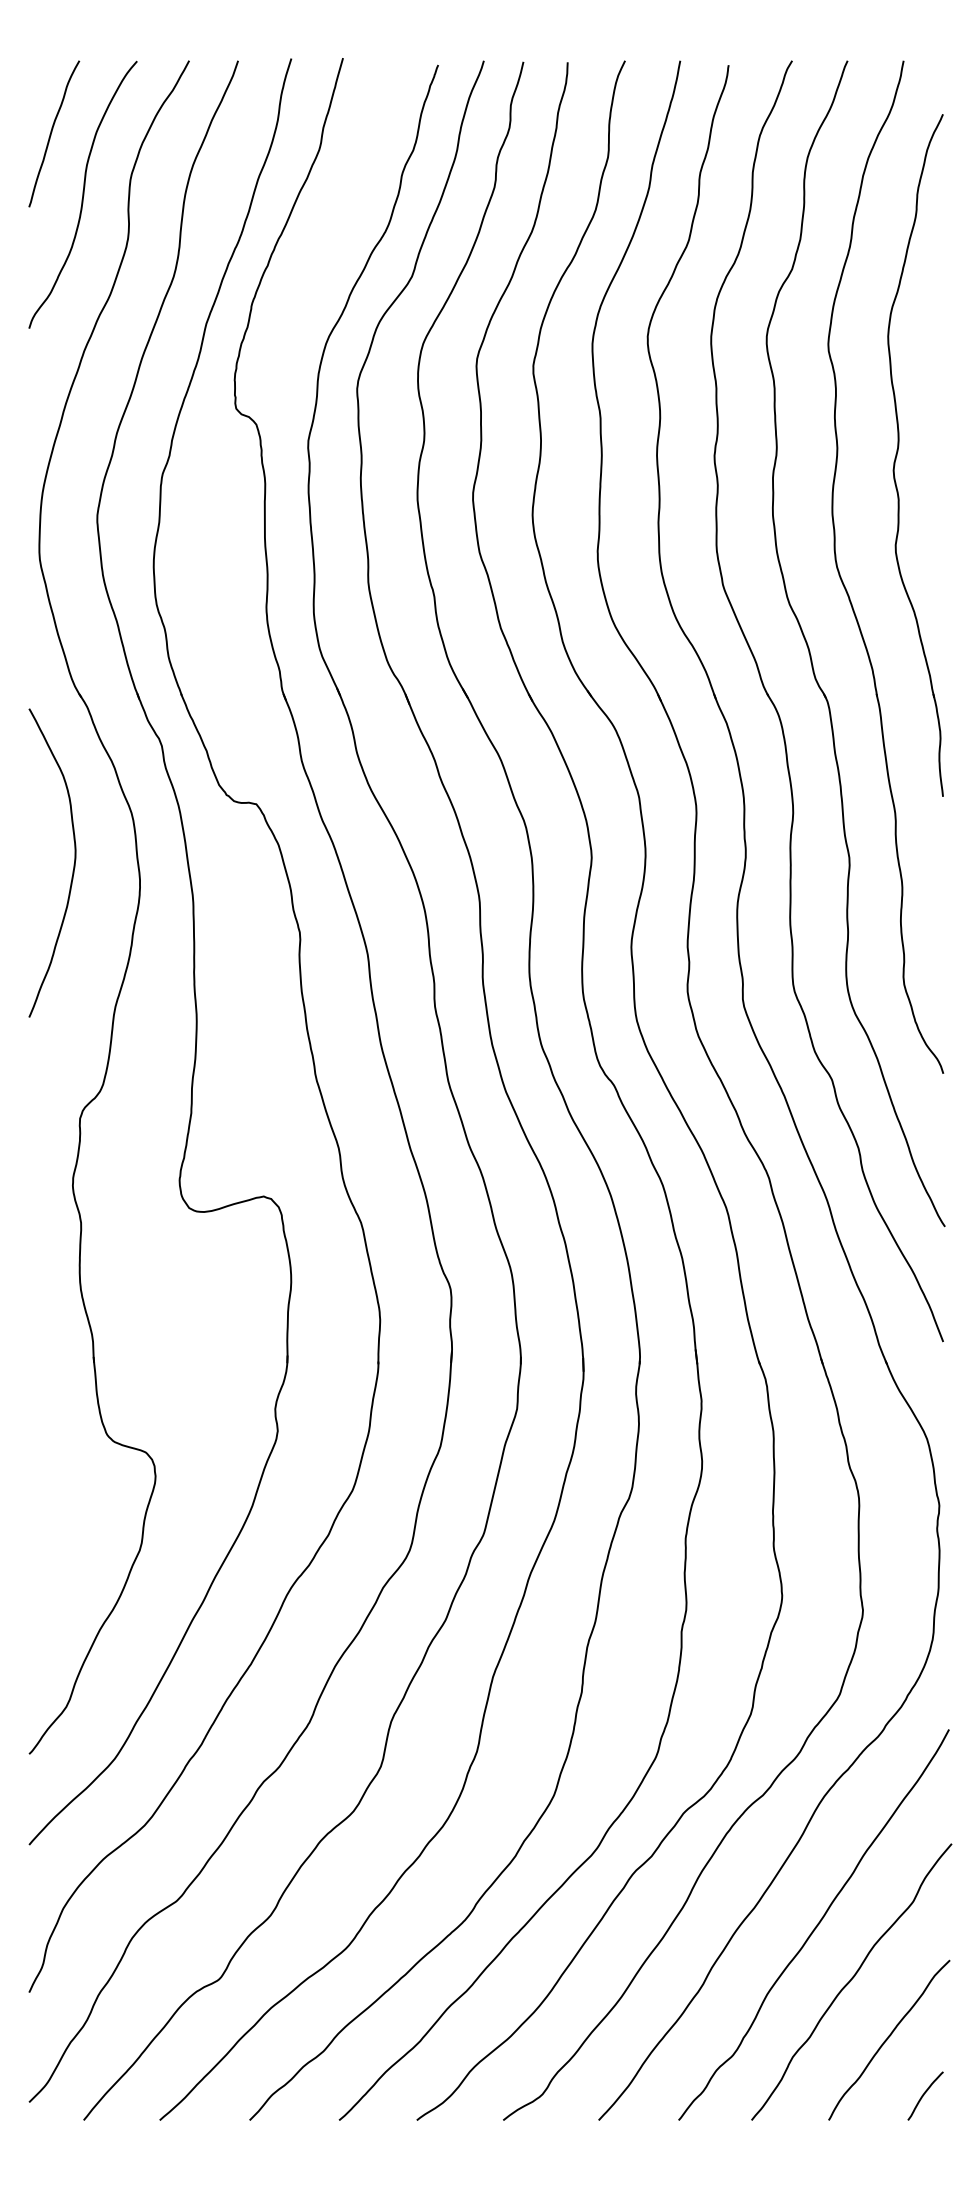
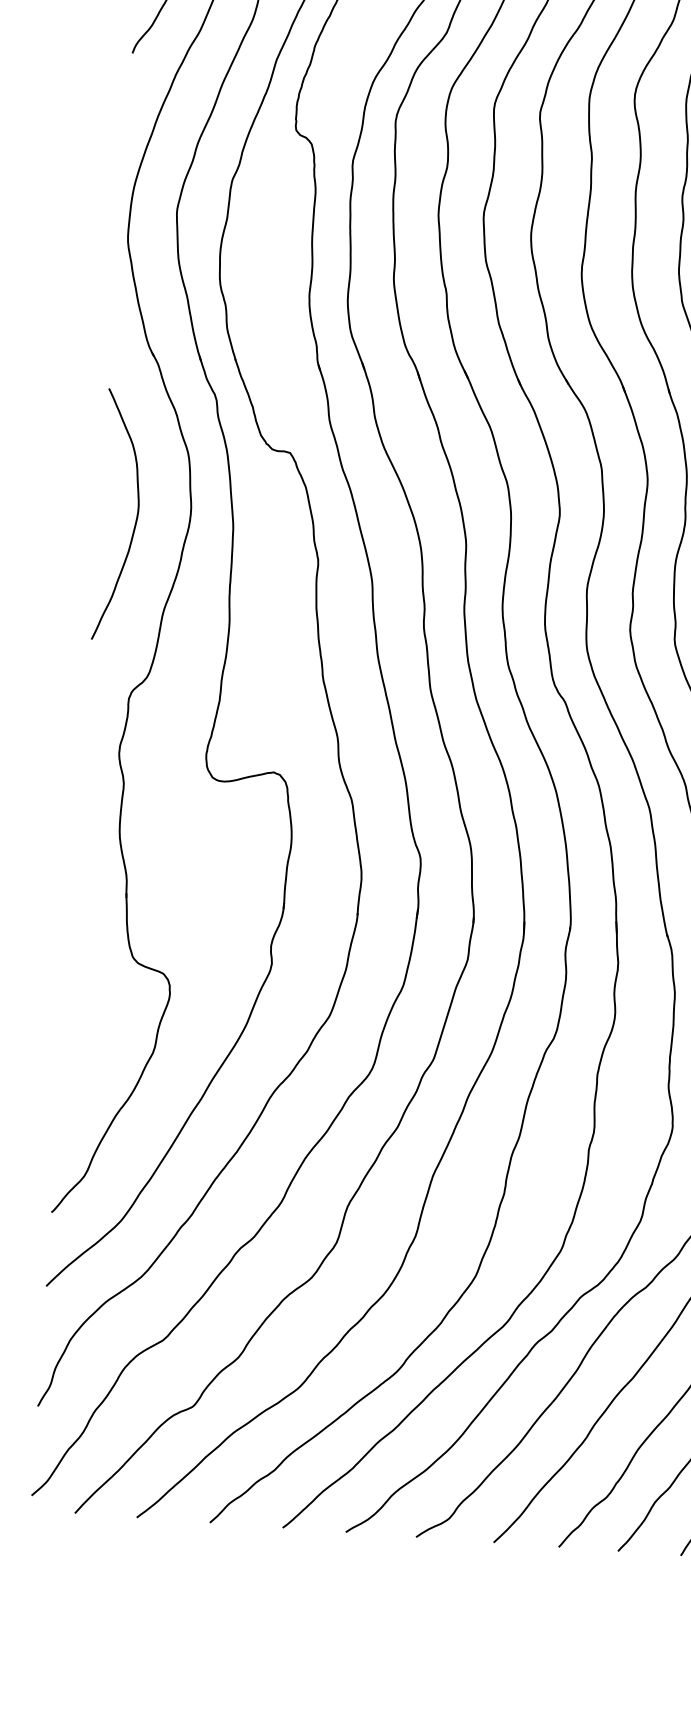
curve: (73, 864) -> (136, 517), moved

